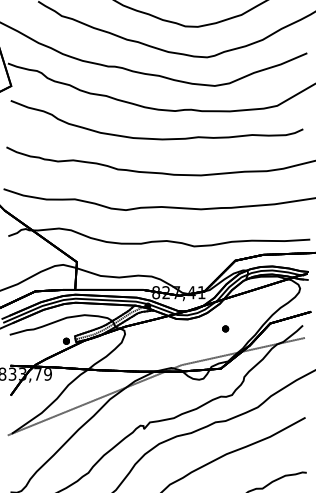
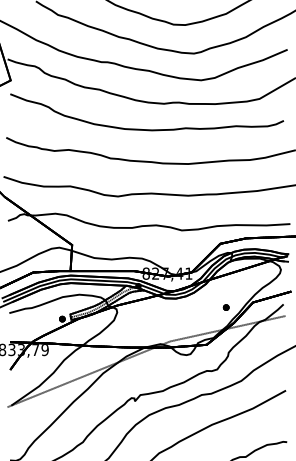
part: (224, 328) -> (225, 307), moved

